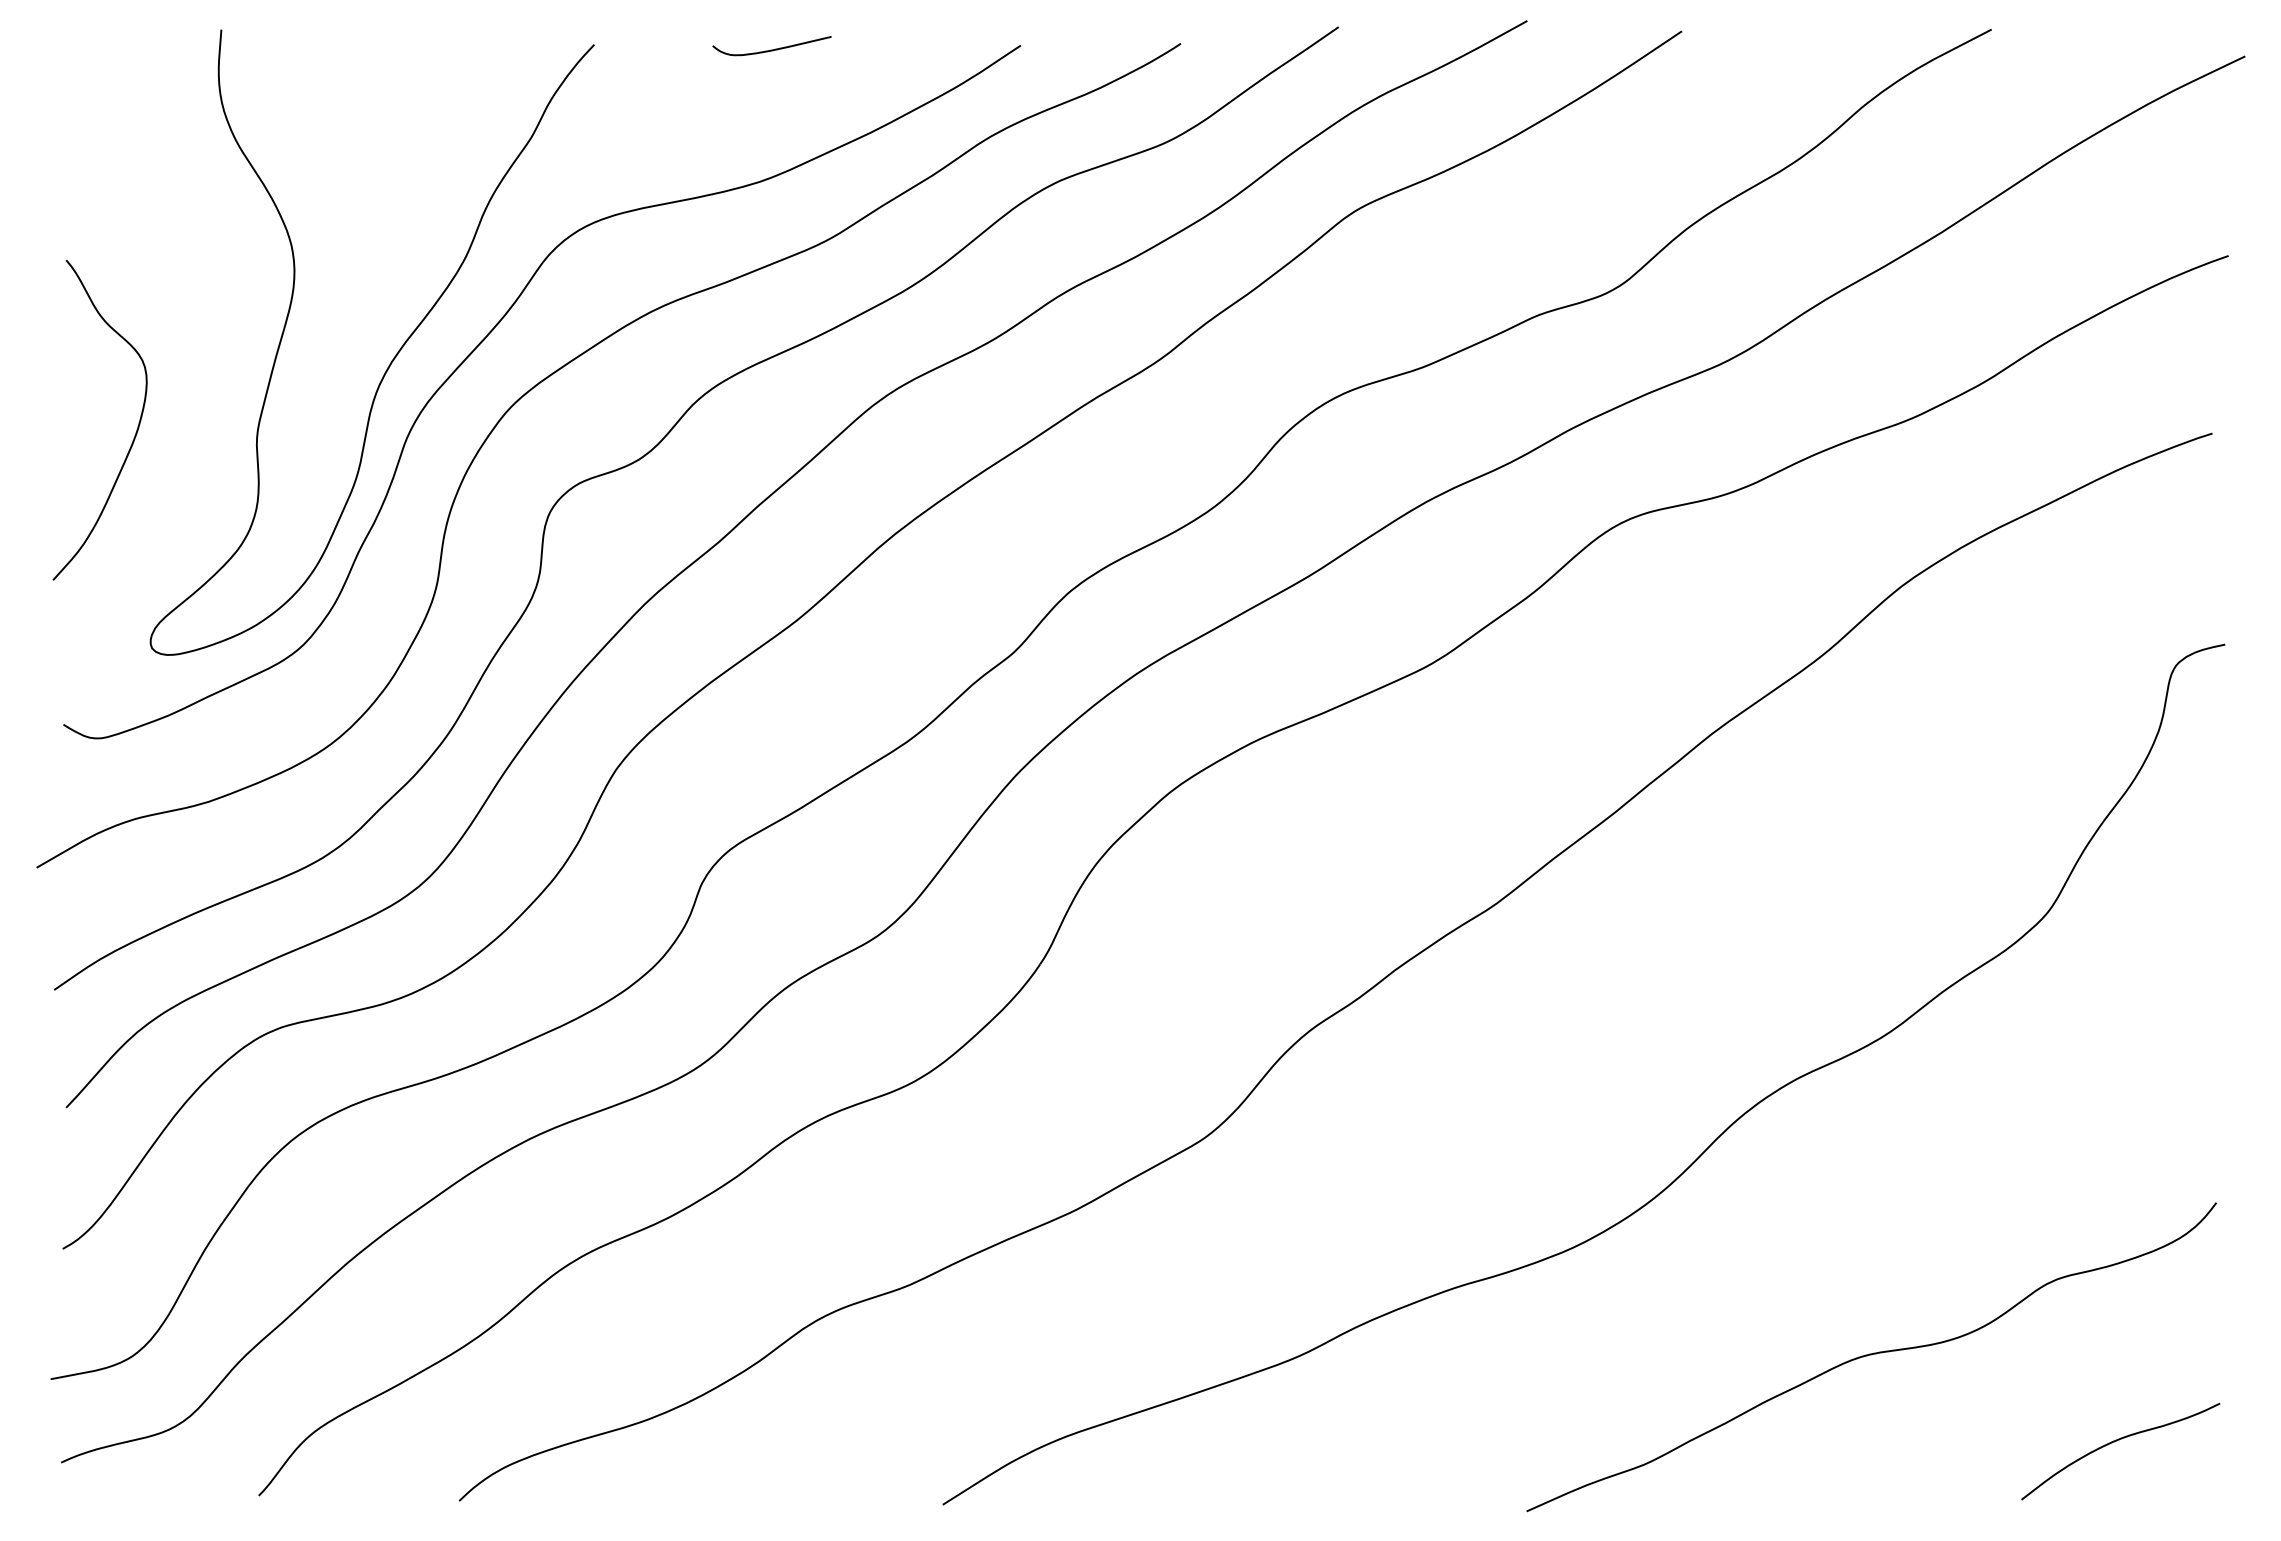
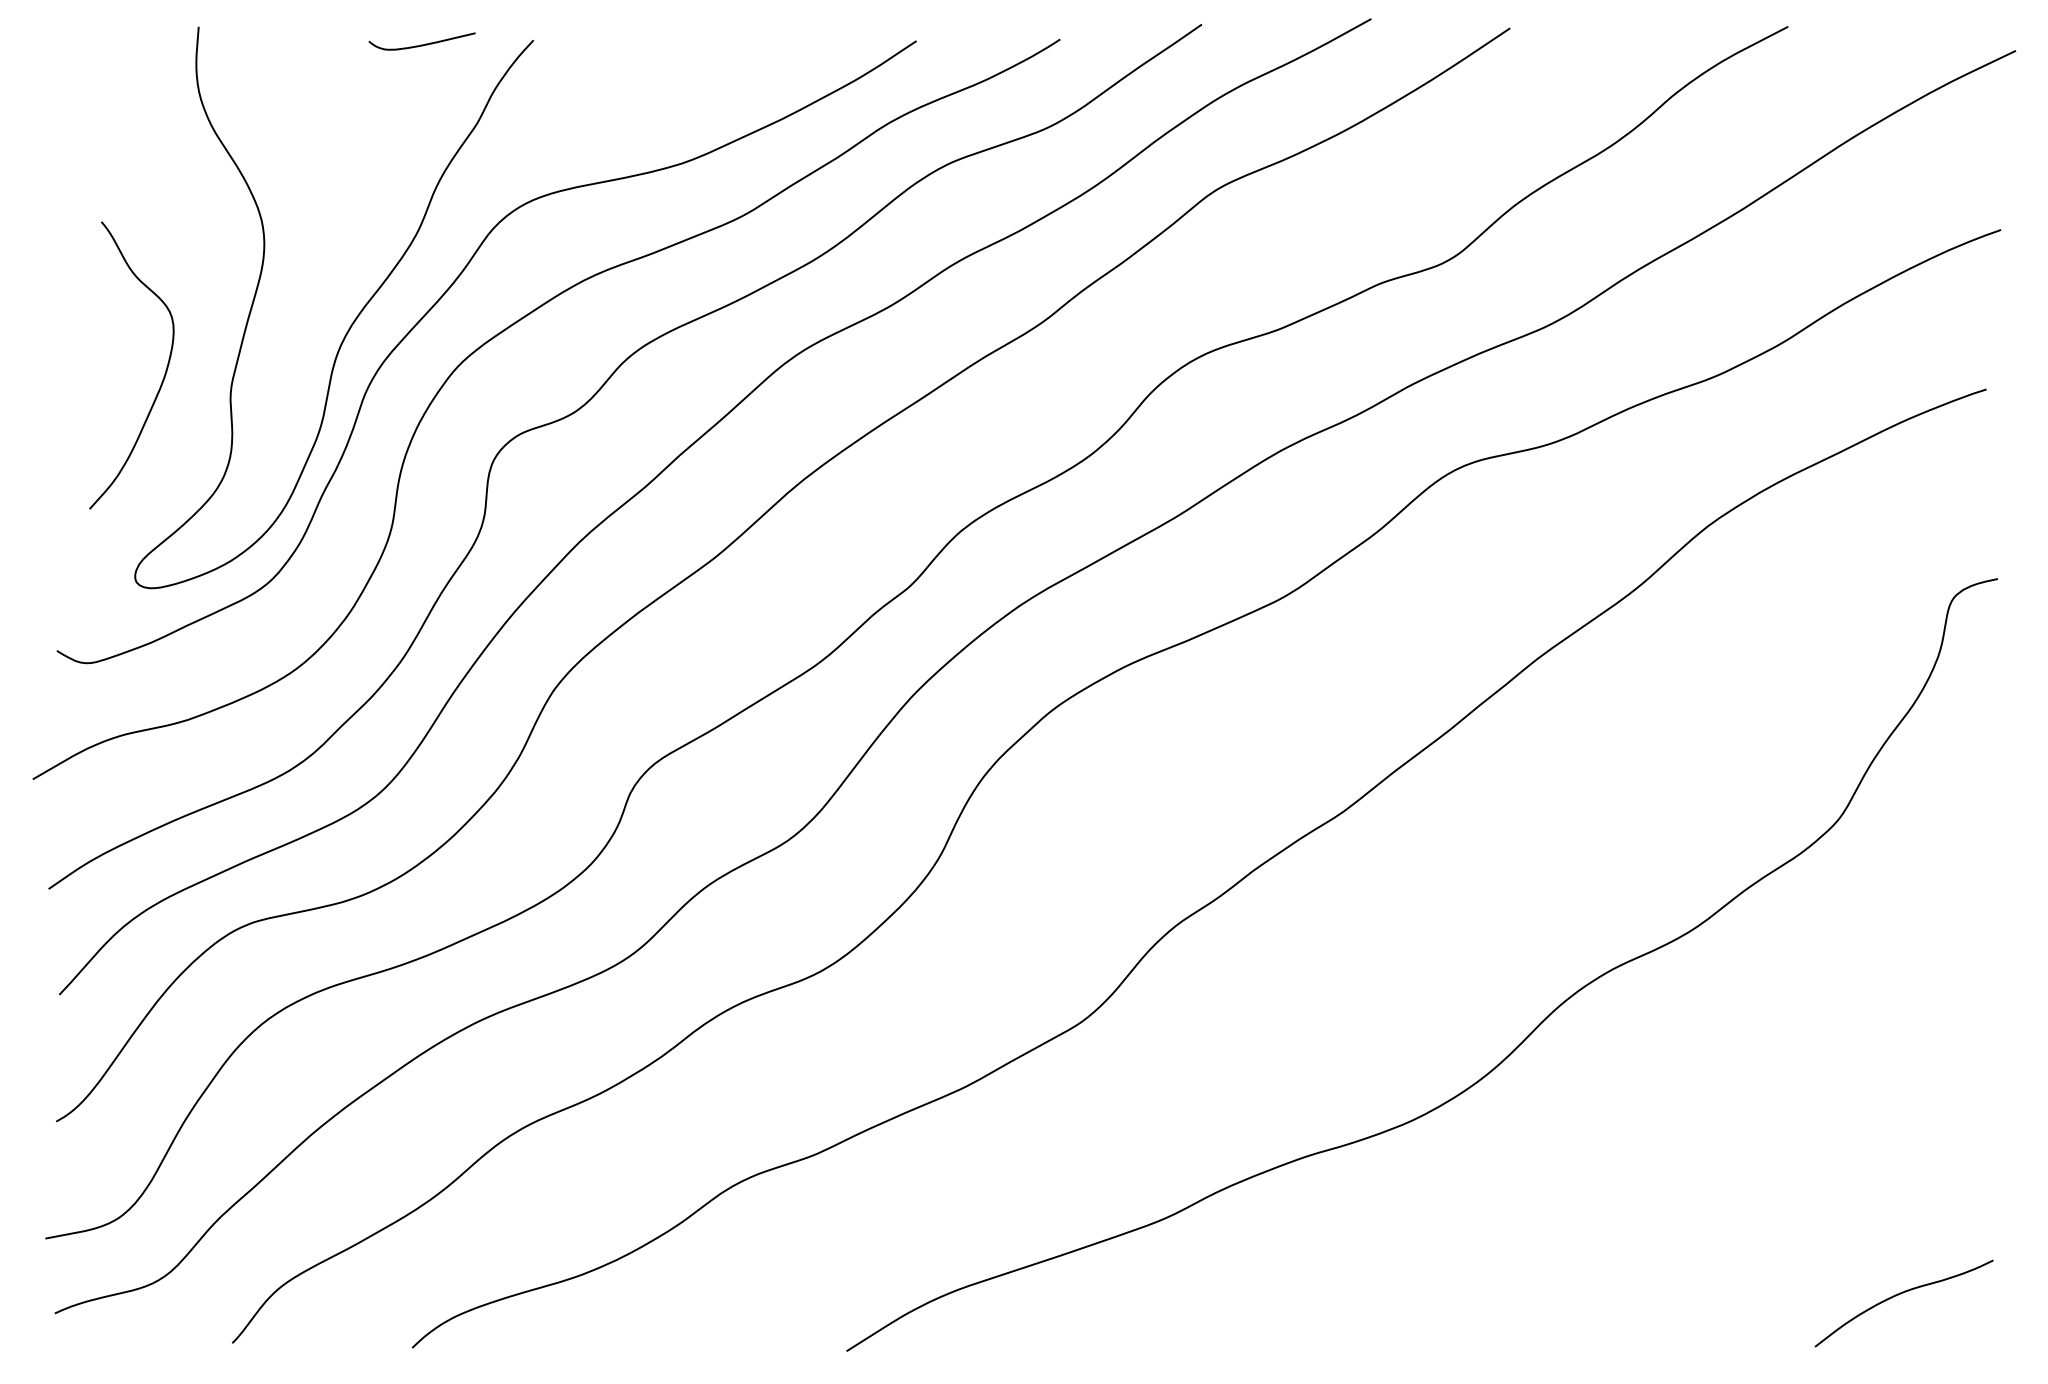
curve: (771, 49) -> (421, 44), moved
curve: (135, 432) -> (163, 376), moved
curve: (1870, 1355) -> (1679, 1217), removed

